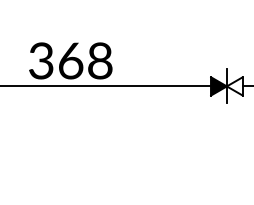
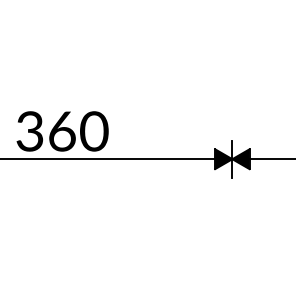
text: (100, 60) -> (94, 131), 368 -> 360
fill: (234, 86) -> (240, 159), added

